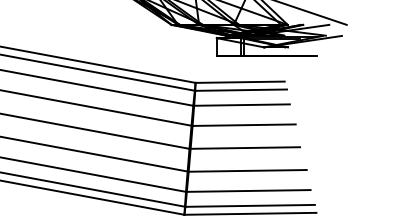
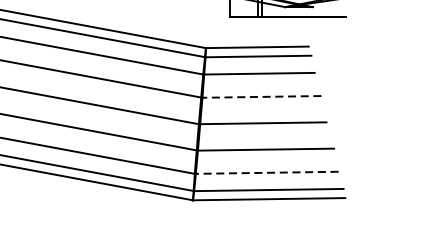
line: (244, 125) -> (262, 97), solid -> dashed
line: (247, 190) -> (265, 172), solid -> dashed

